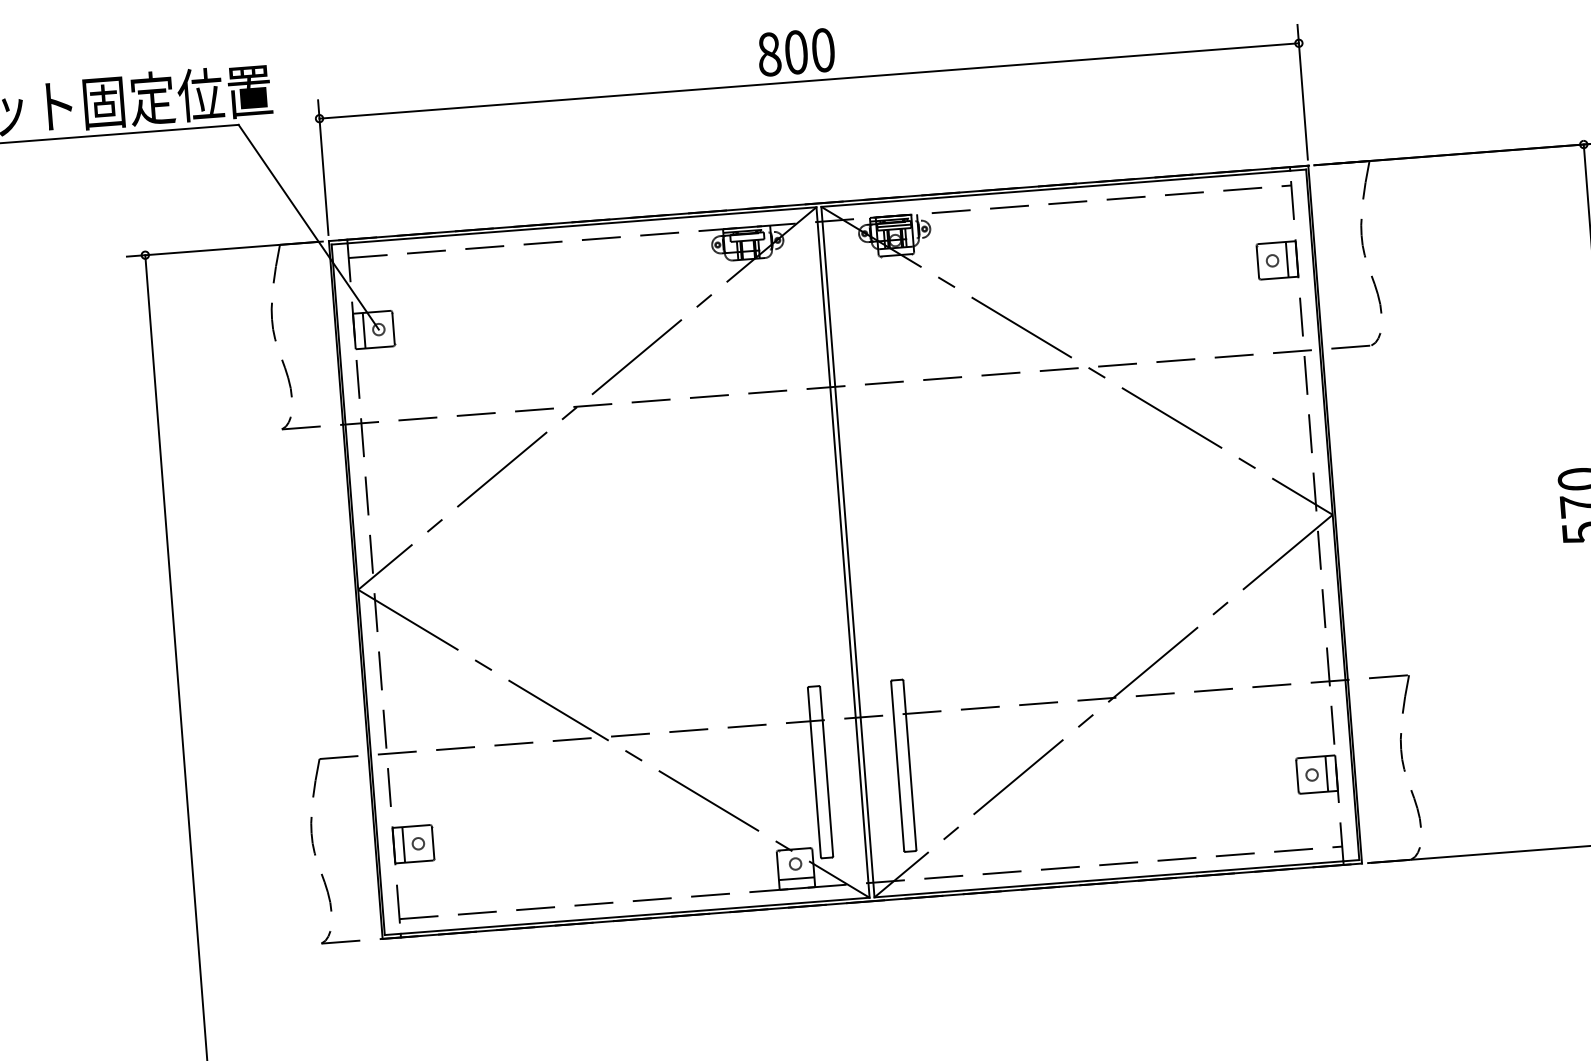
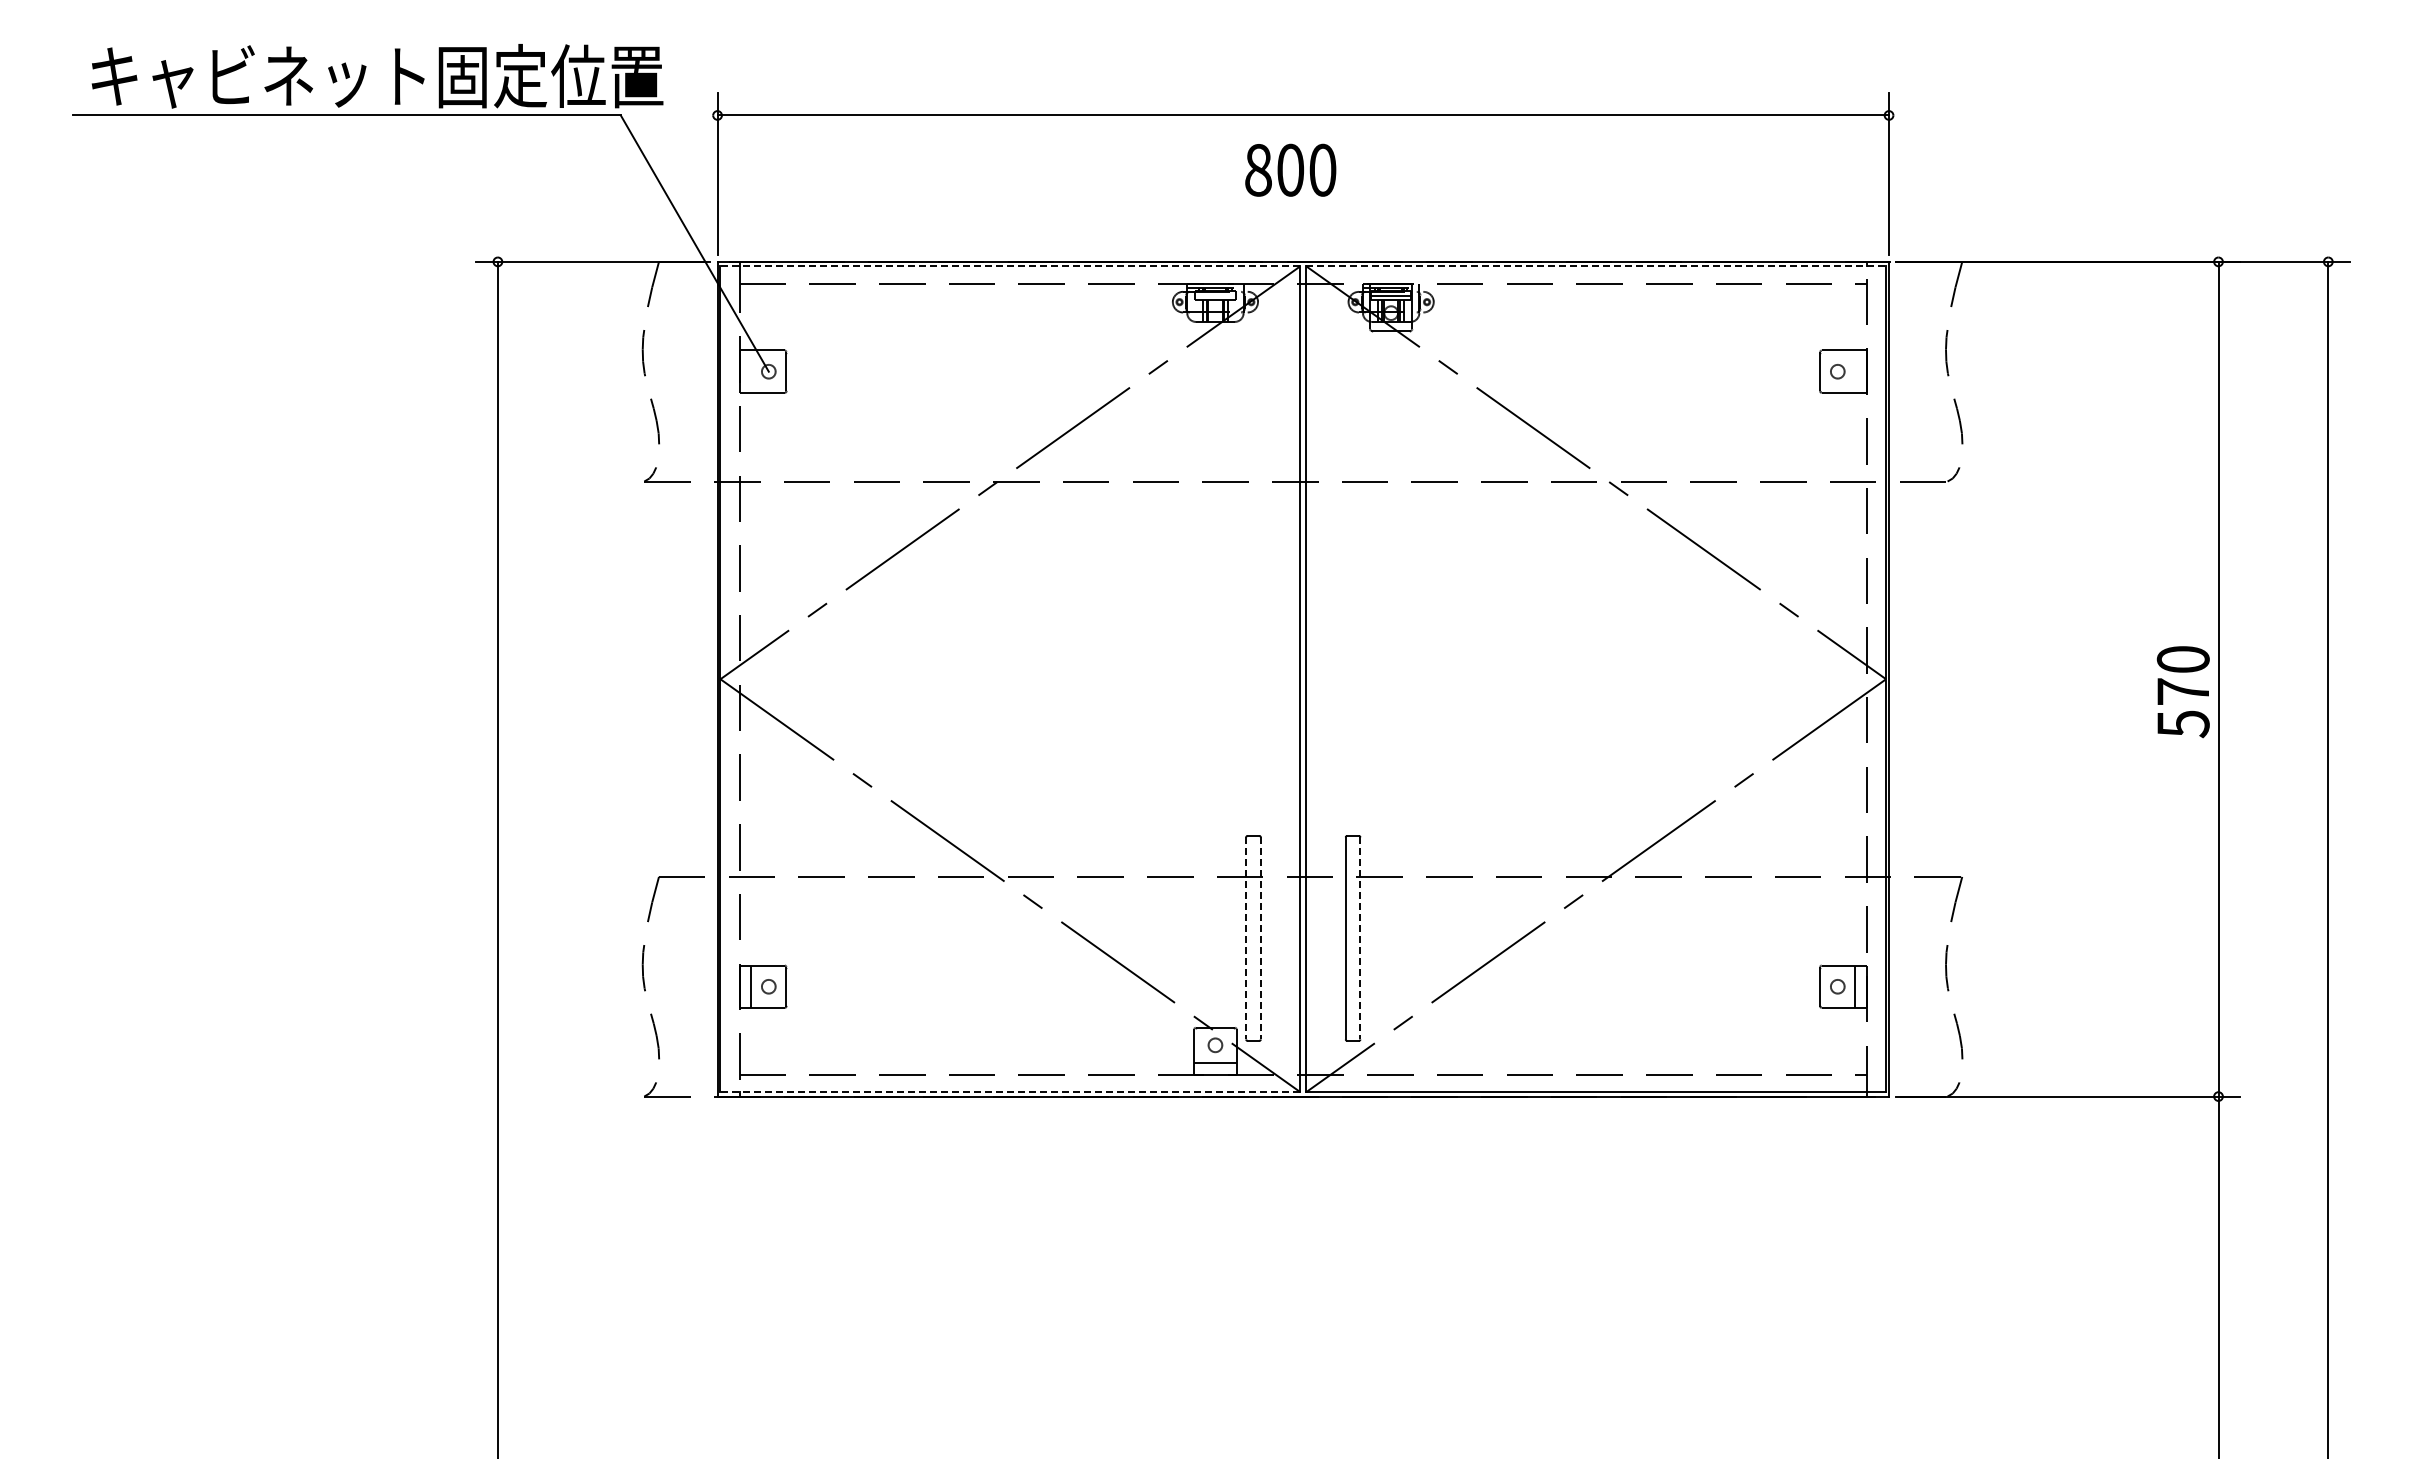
text: (796, 51) -> (1290, 169), moved
line: (1064, 188) -> (1596, 266), solid -> dashed
line: (574, 226) -> (1010, 266), solid -> dashed
line: (1287, 259) -> (1855, 371), removed
line: (364, 330) -> (751, 371), removed
line: (909, 765) -> (1360, 938), solid -> dashed
line: (826, 771) -> (1260, 938), solid -> dashed
line: (814, 772) -> (1246, 938), solid -> dashed
line: (627, 916) -> (1010, 1092), solid -> dashed

